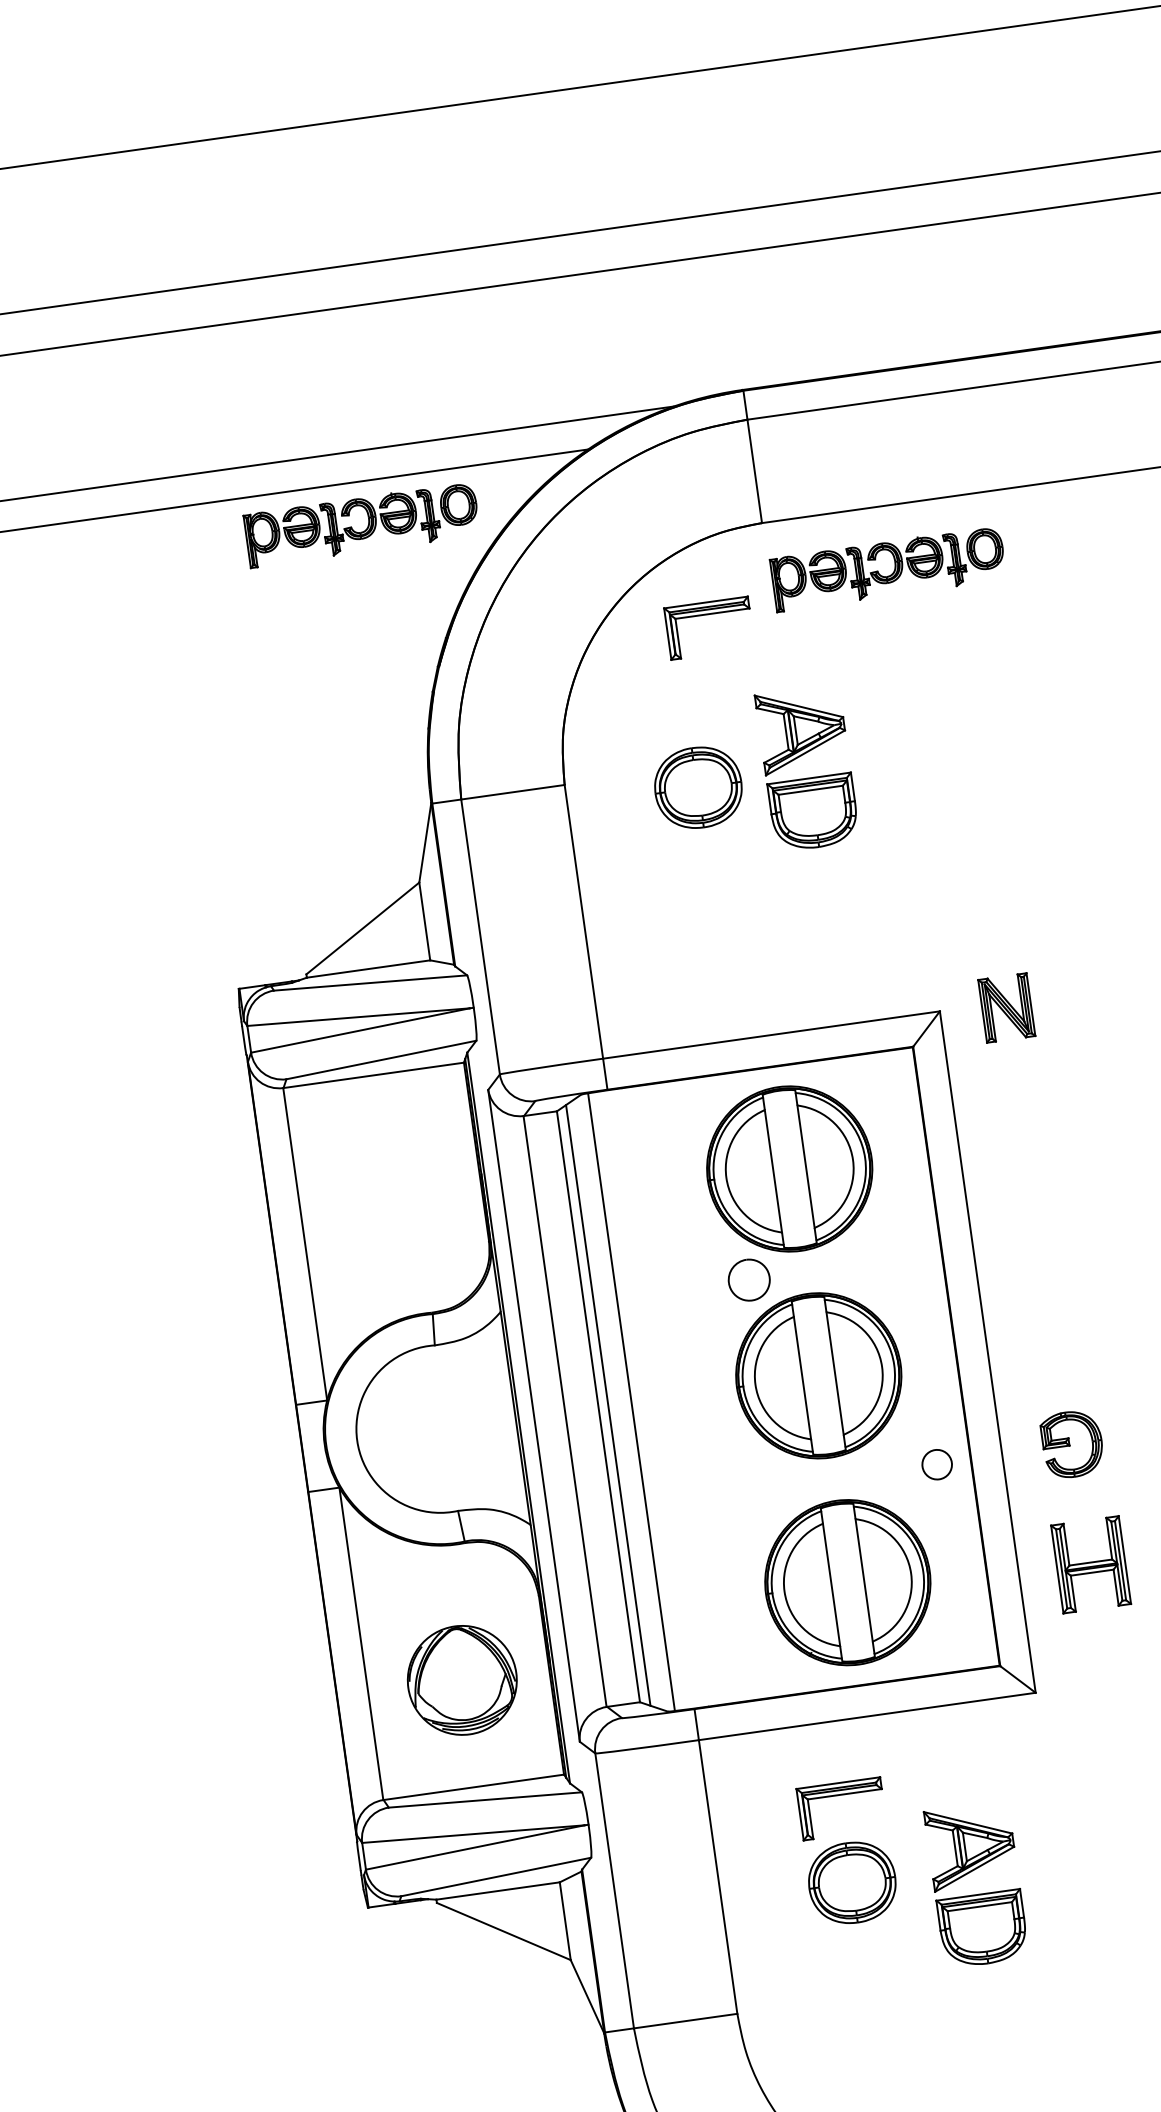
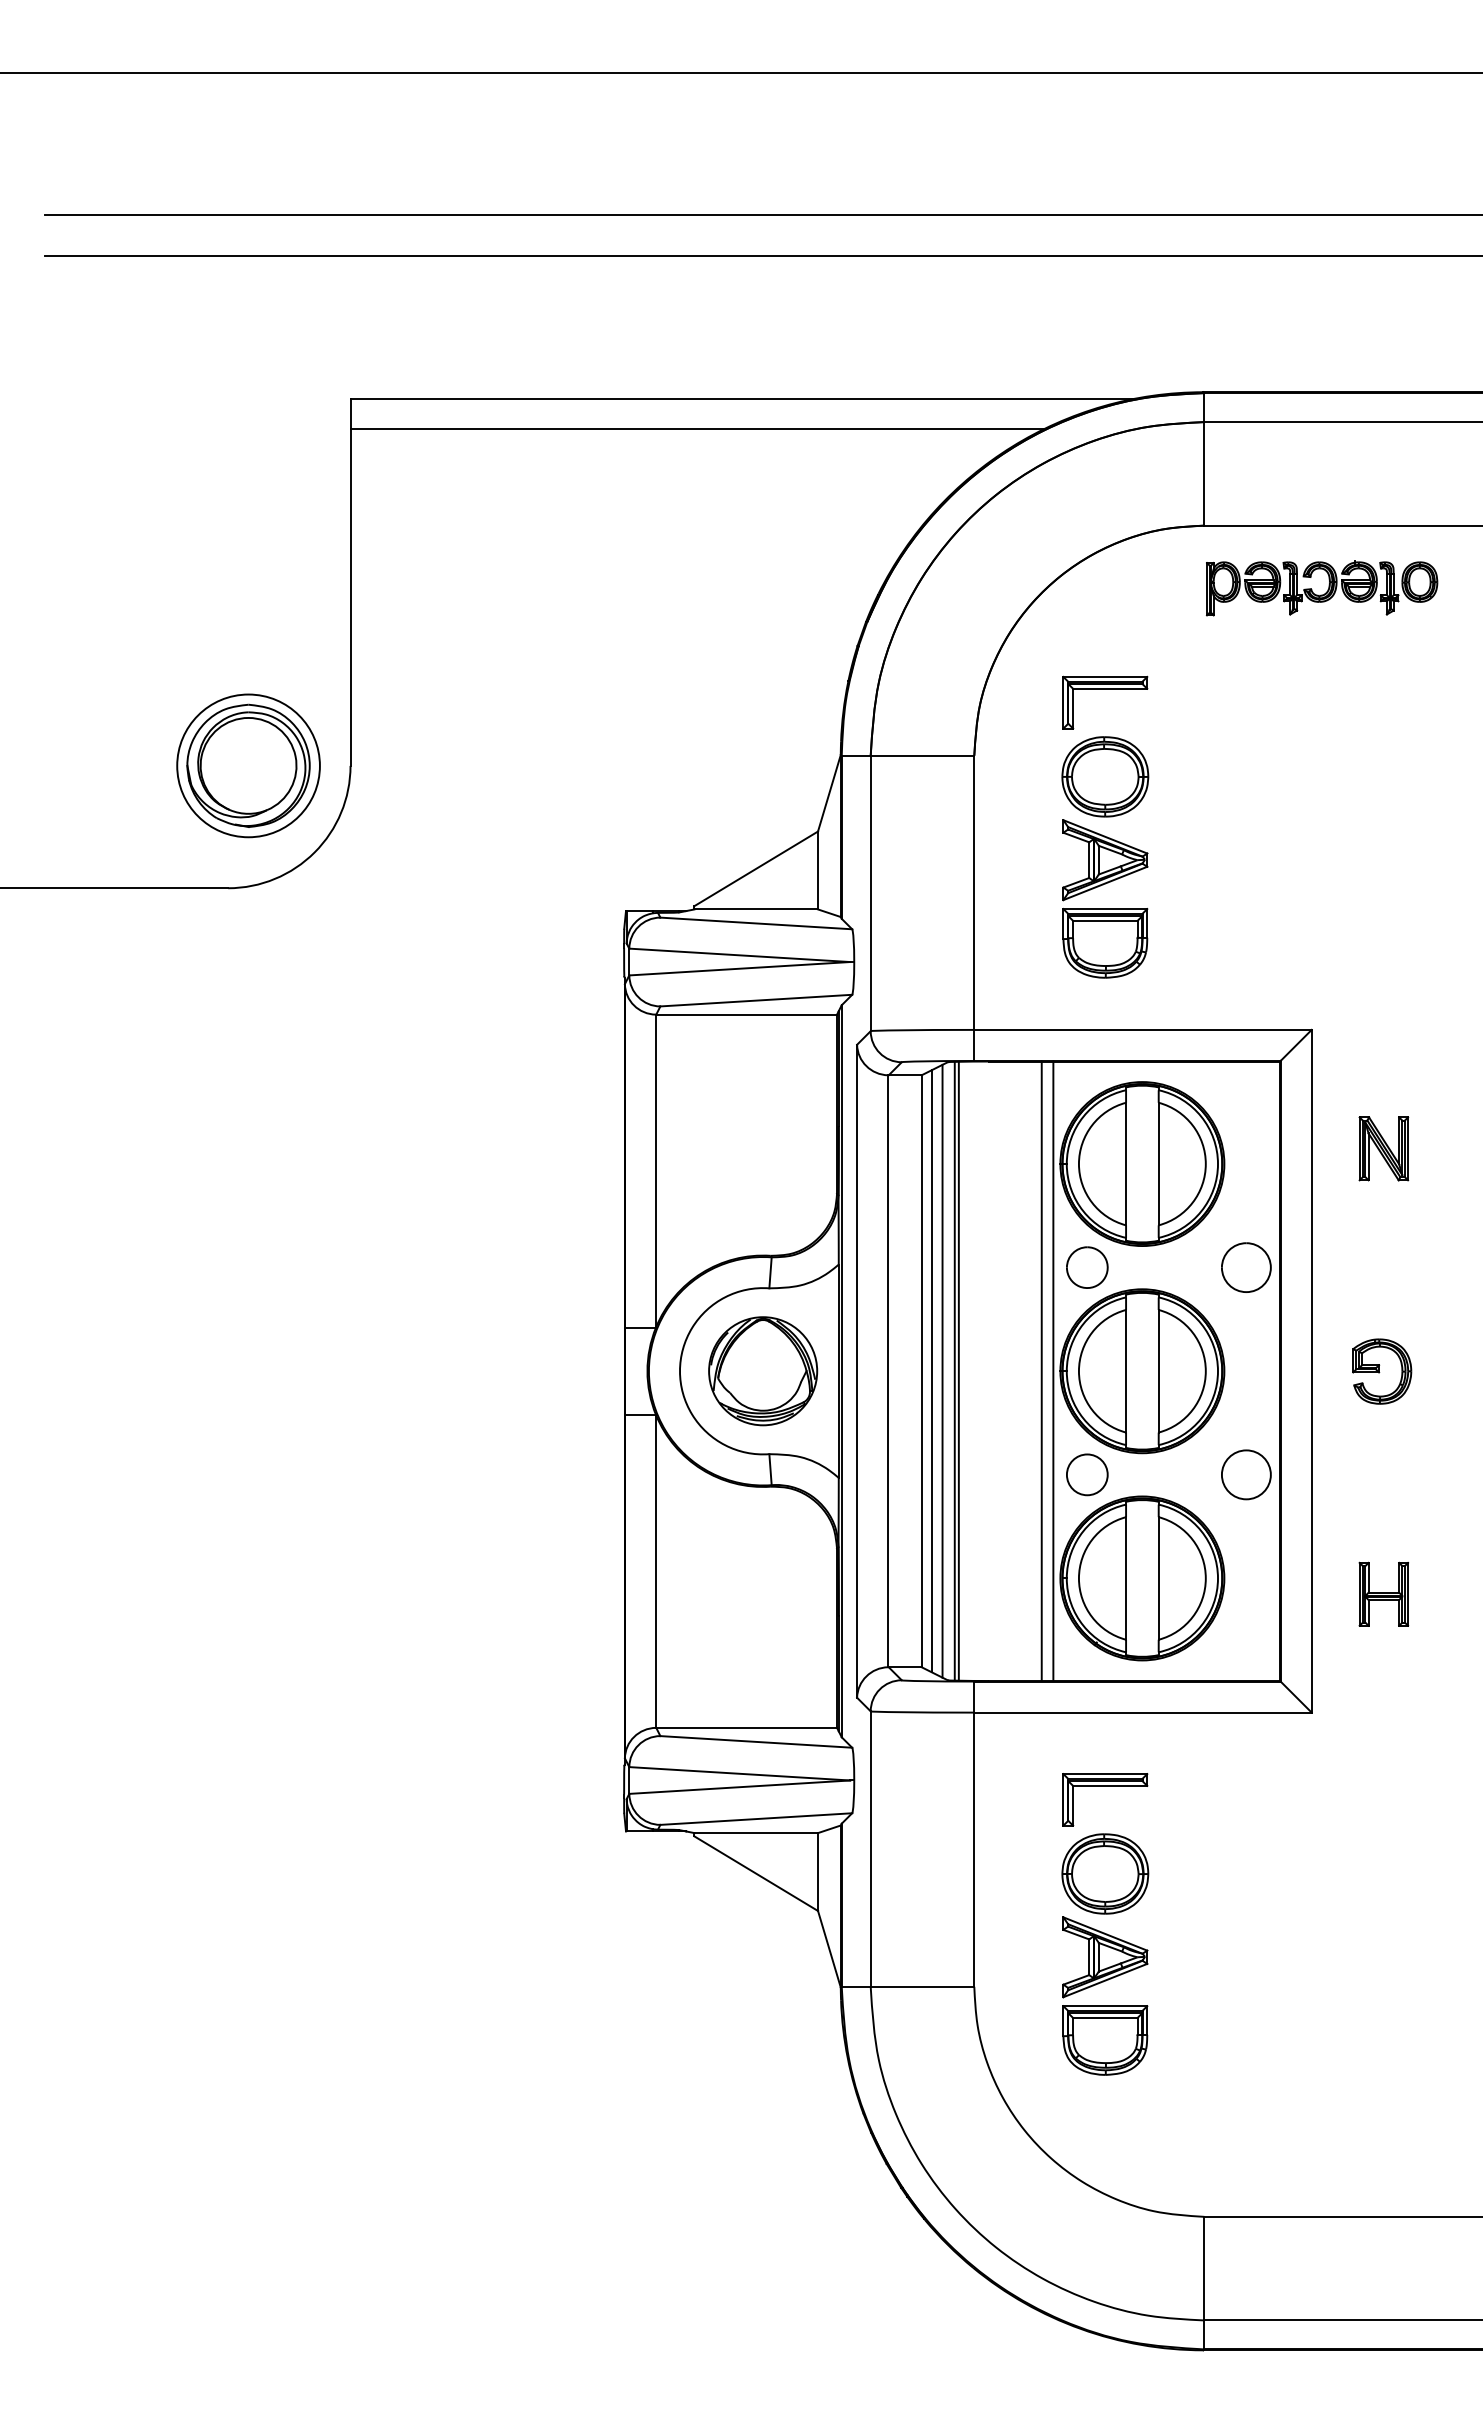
part: (362, 525) -> (811, 472), removed
part: (707, 615) -> (1105, 689), moved
part: (809, 777) -> (1105, 908), moved
part: (1006, 1007) -> (1383, 1148), moved
part: (908, 1257) -> (1246, 1267), added
line: (729, 1387) -> (1053, 1370), added
line: (717, 1389) -> (1041, 1370), added
line: (635, 1400) -> (958, 1370), added
line: (619, 1403) -> (942, 1370), added
part: (1072, 1444) -> (1382, 1371), moved
circle: (937, 1464) -> (1246, 1474), size x1.67
circle: (778, 1486) -> (1087, 1474), added
part: (1090, 1563) -> (1383, 1593), size x0.71
part: (462, 1680) -> (763, 1371), moved
part: (978, 1894) -> (1105, 2005), moved

